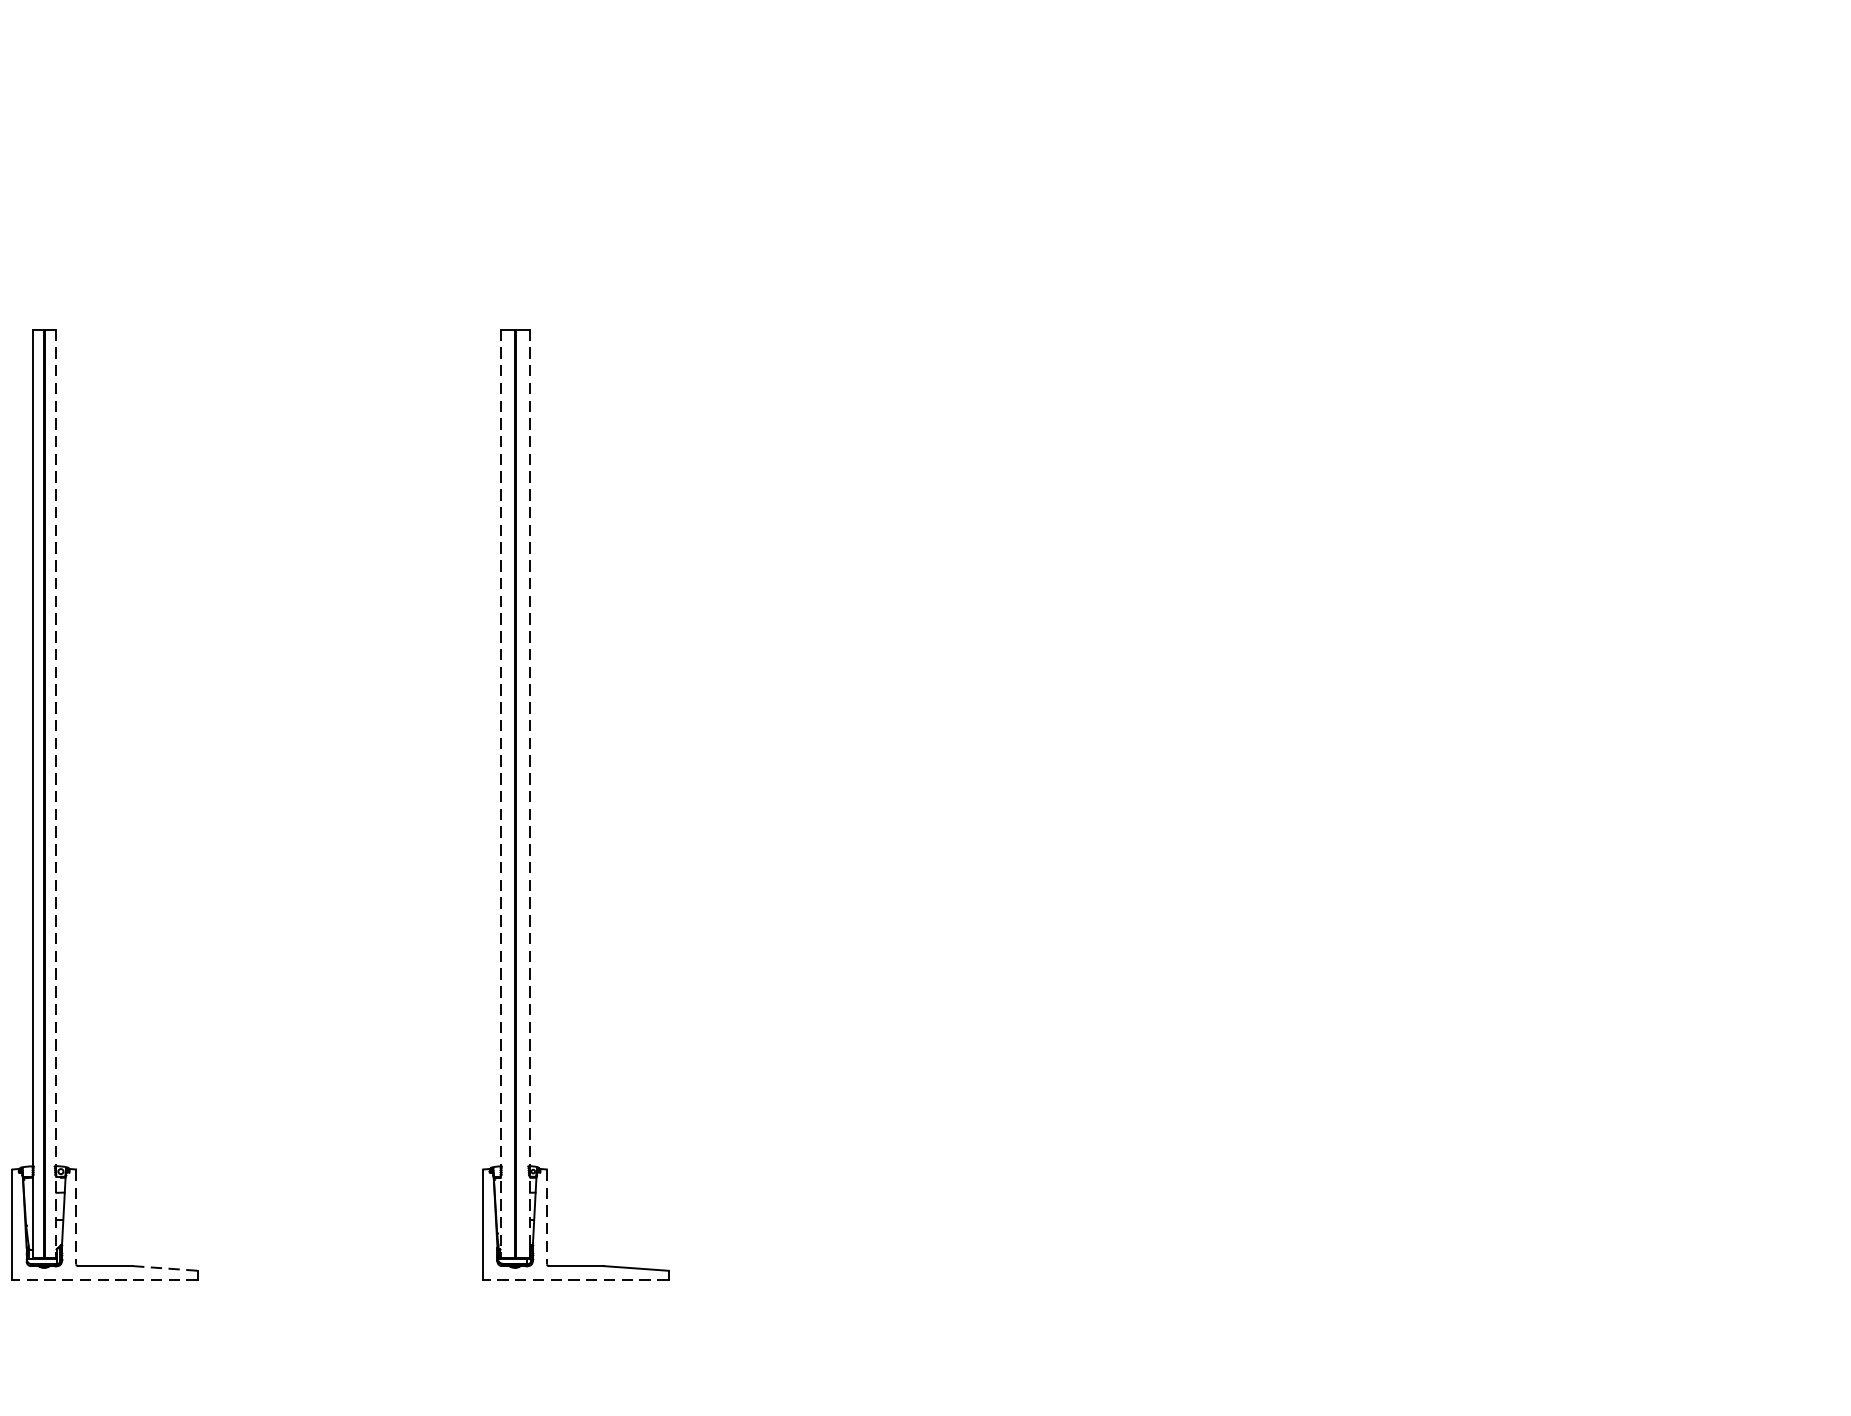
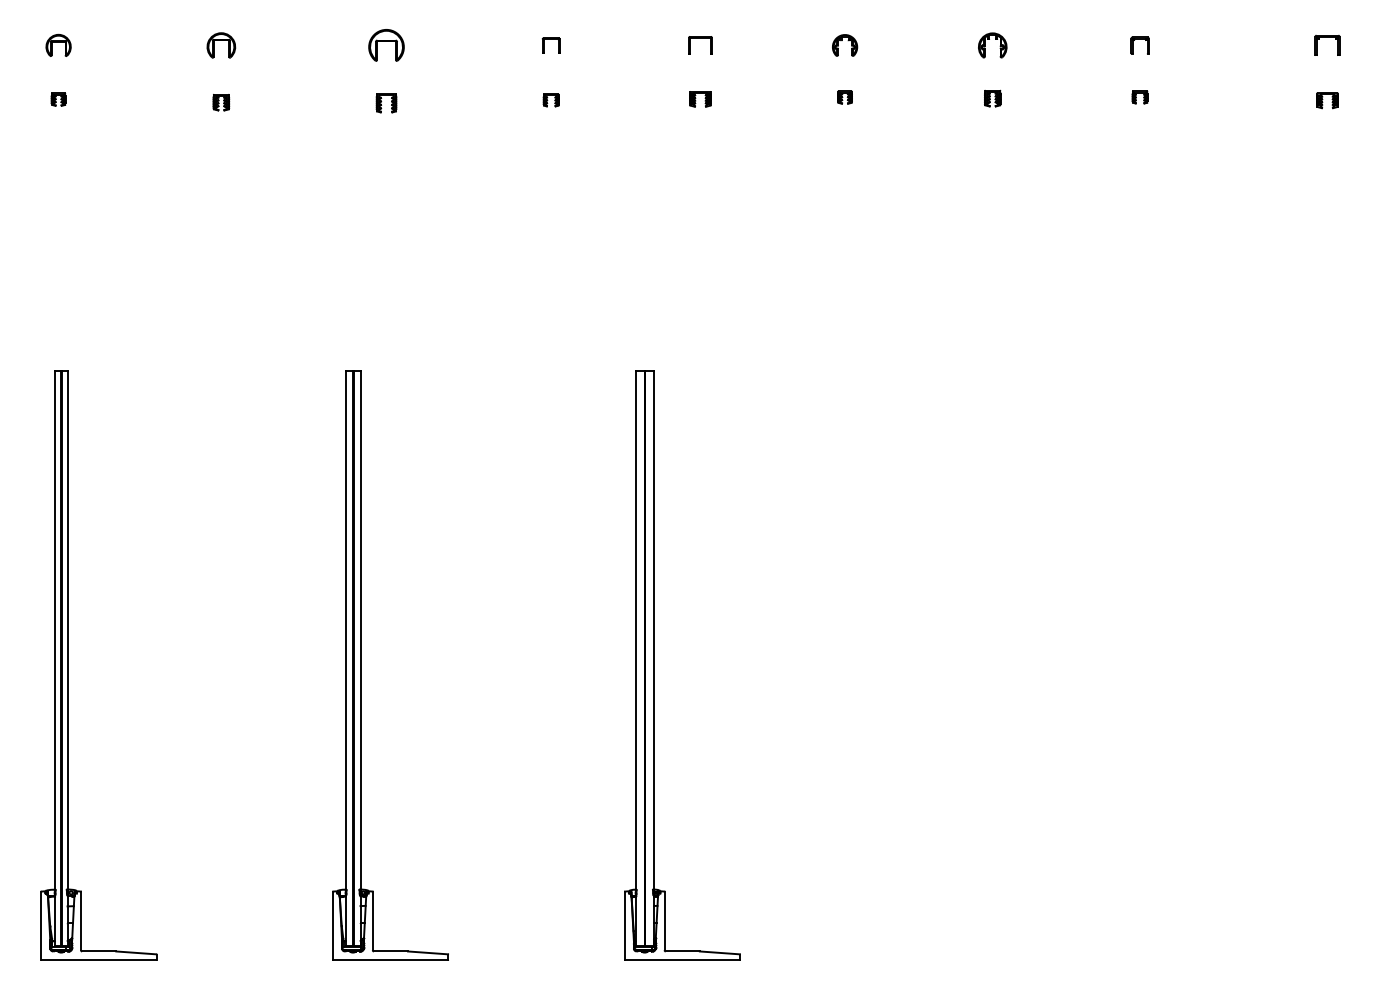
line: (56, 793) -> (360, 658), dashed -> solid
line: (500, 793) -> (635, 658), dashed -> solid
line: (529, 793) -> (653, 658), dashed -> solid
line: (75, 1217) -> (372, 921), dashed -> solid
line: (546, 1217) -> (664, 921), dashed -> solid
line: (166, 1267) -> (428, 952), dashed -> solid
line: (104, 1280) -> (390, 960), dashed -> solid
line: (575, 1280) -> (682, 960), dashed -> solid

